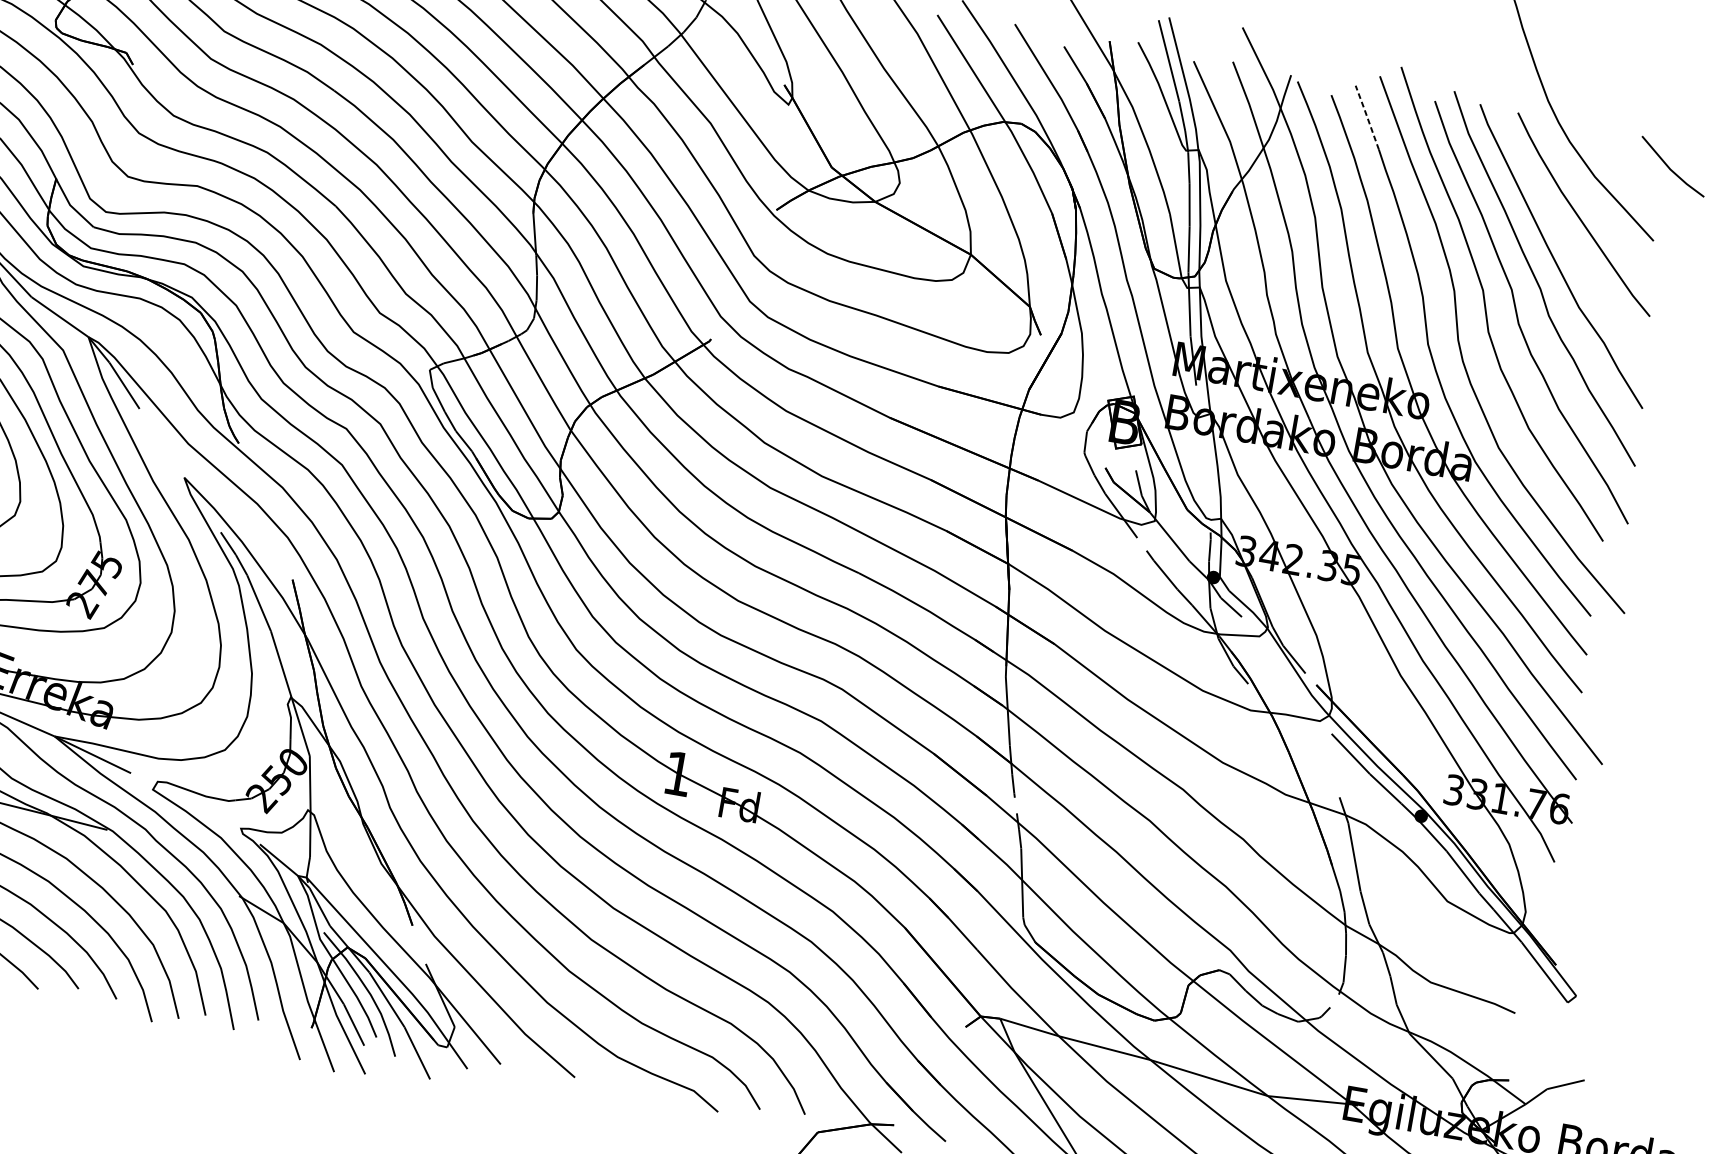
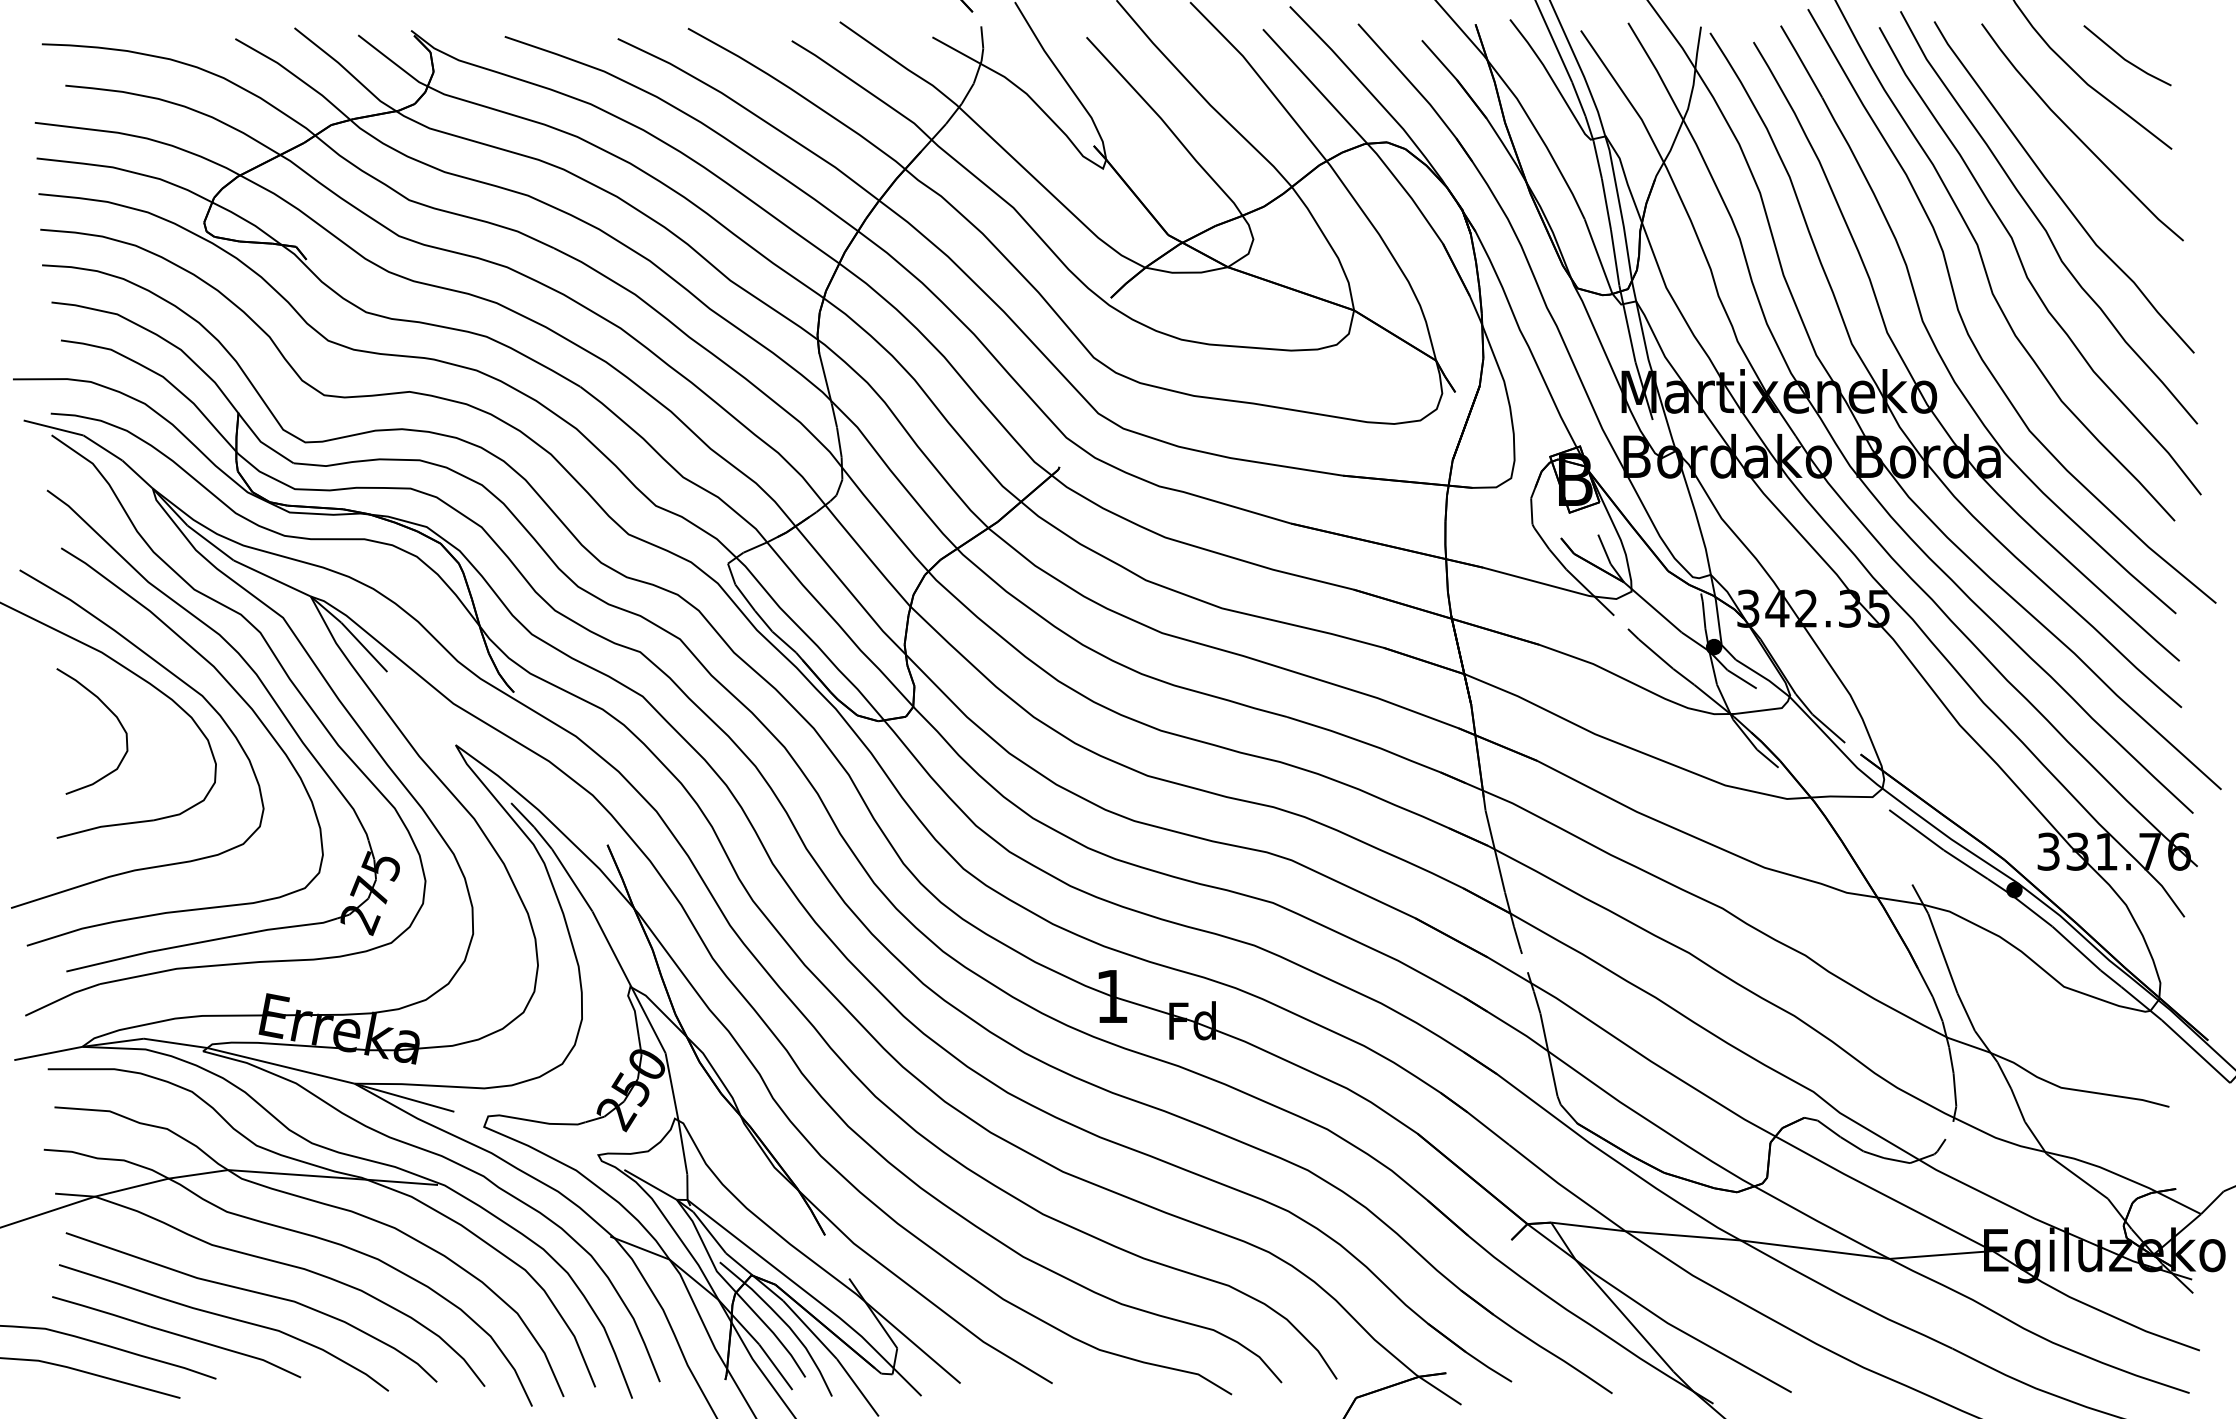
line: (1367, 116) -> (1801, 60), dashed -> solid
line: (1671, 168) -> (2125, 58), moved

